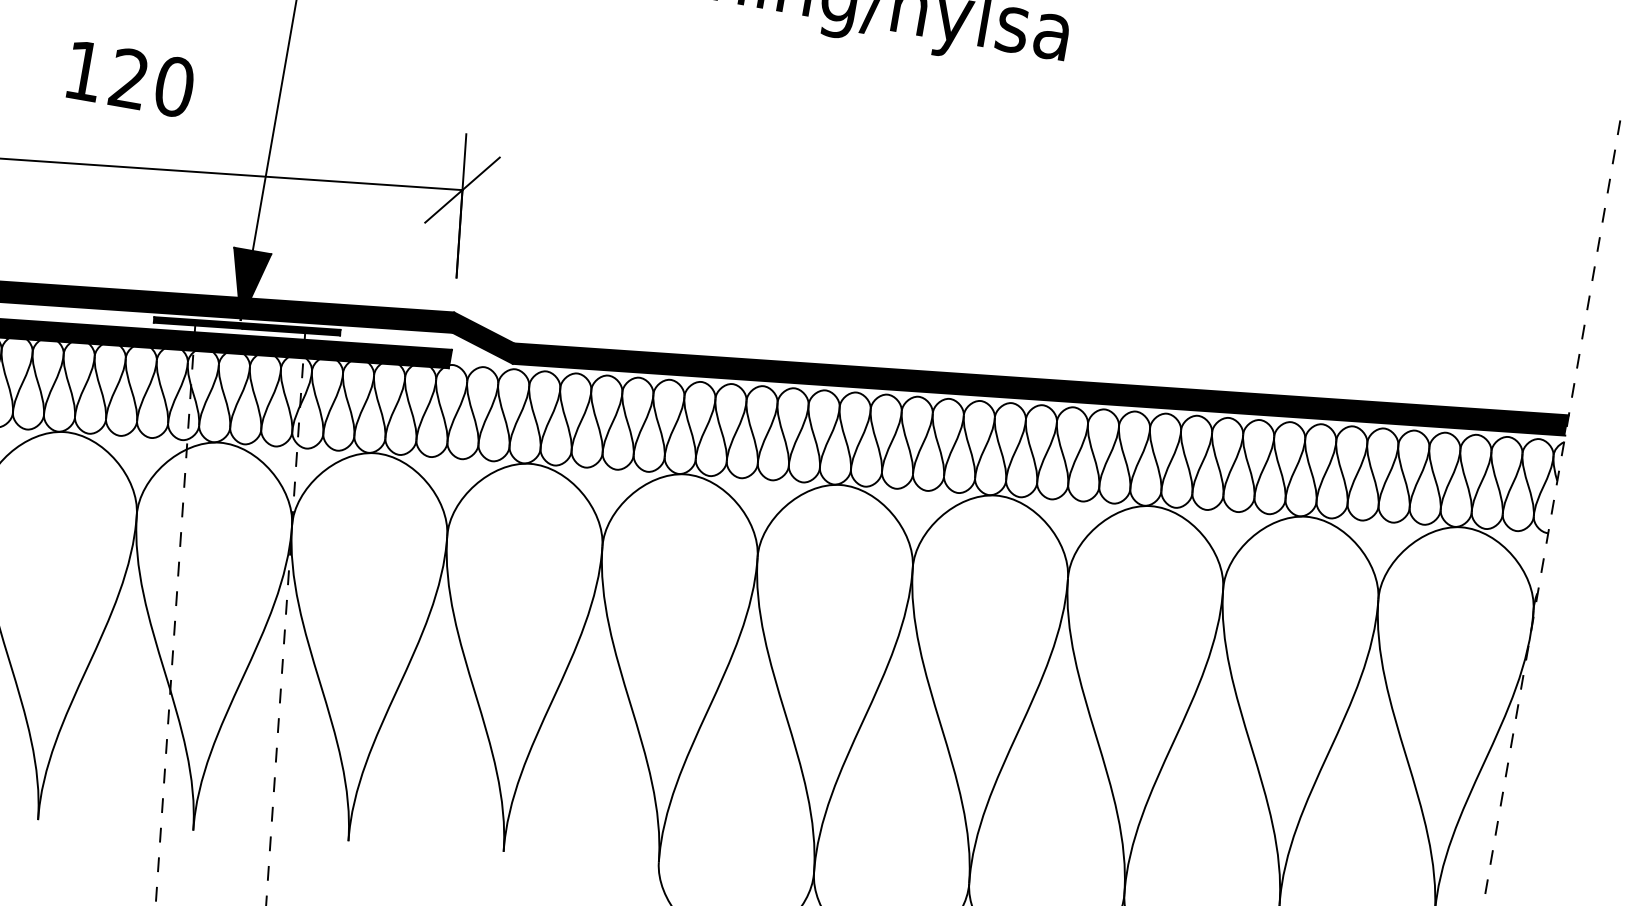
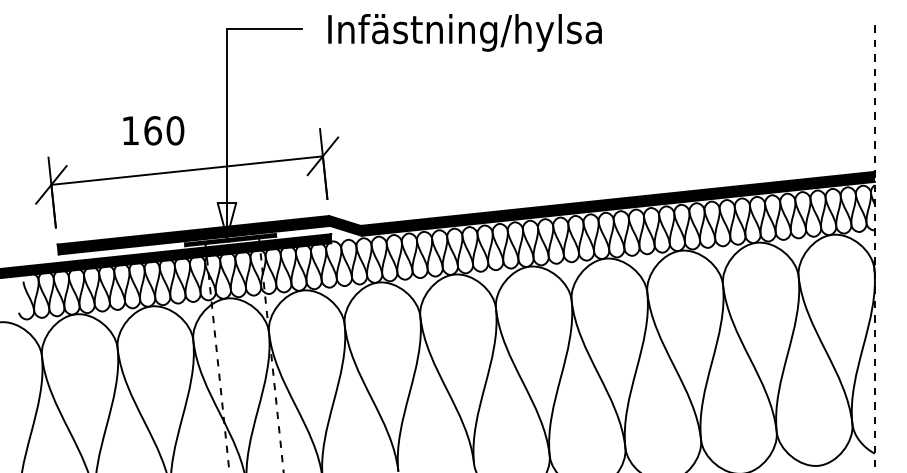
text: (128, 78) -> (152, 130), 120 -> 160
fill: (245, 285) -> (226, 220), removed

